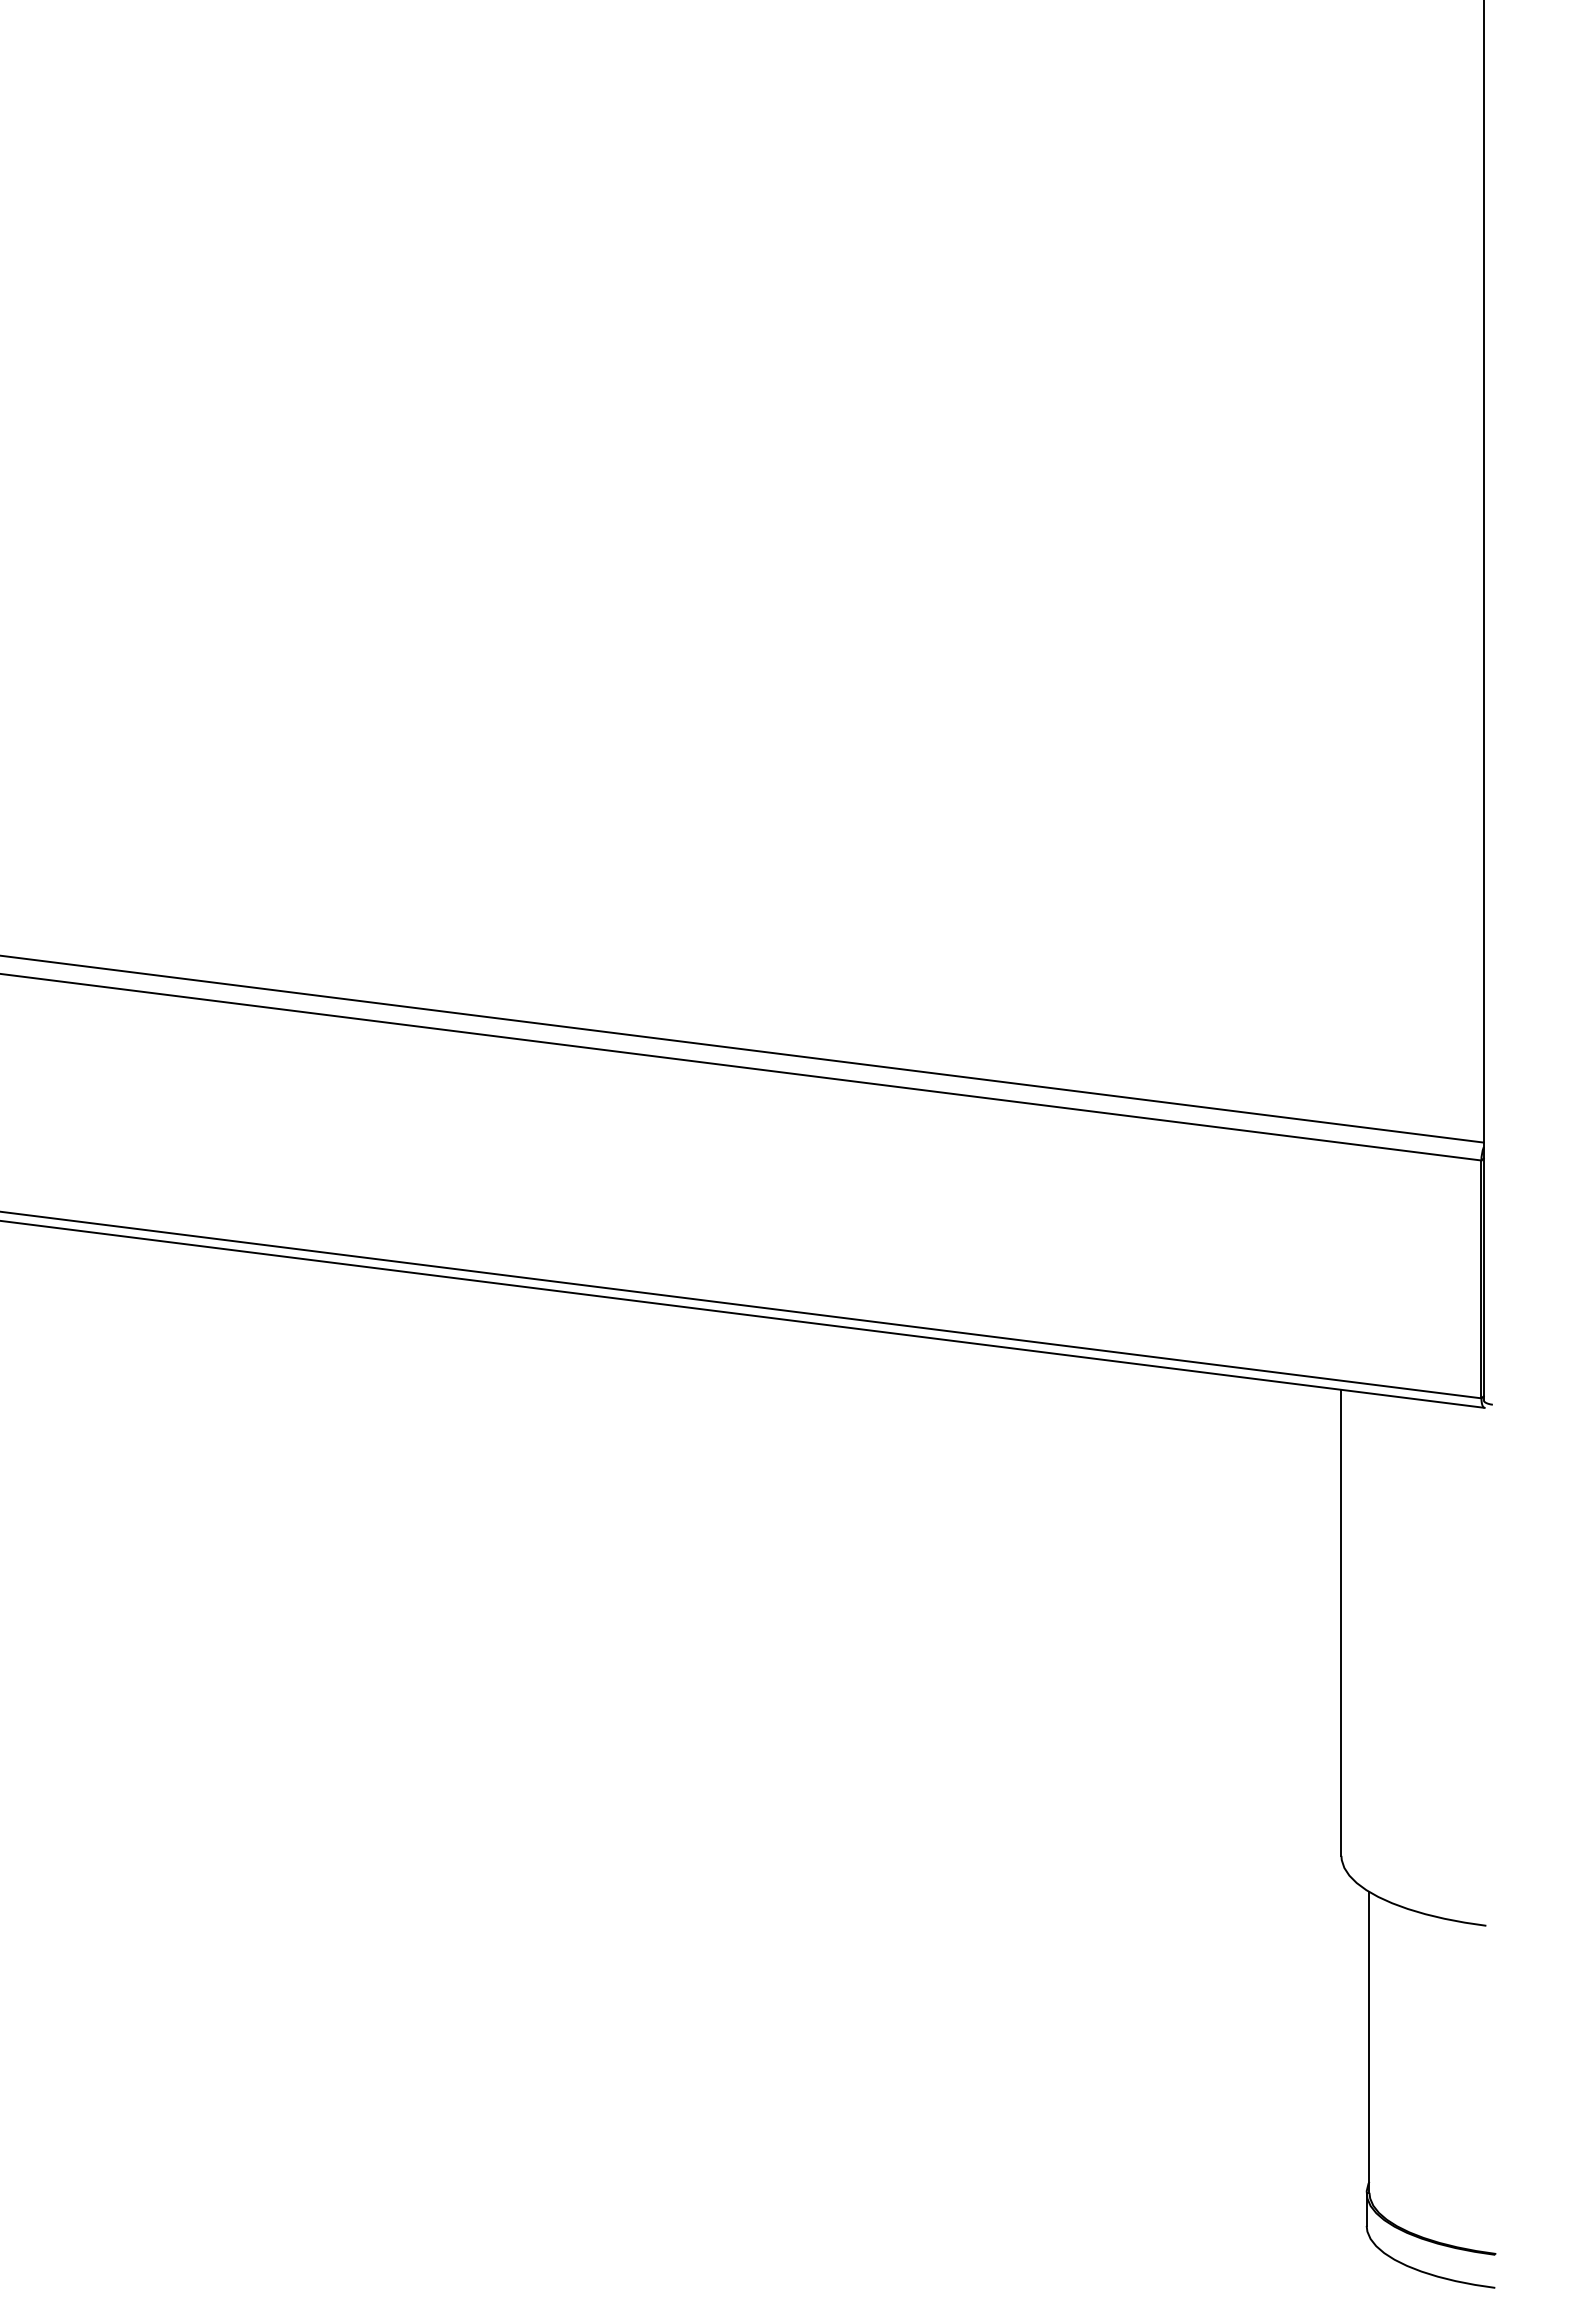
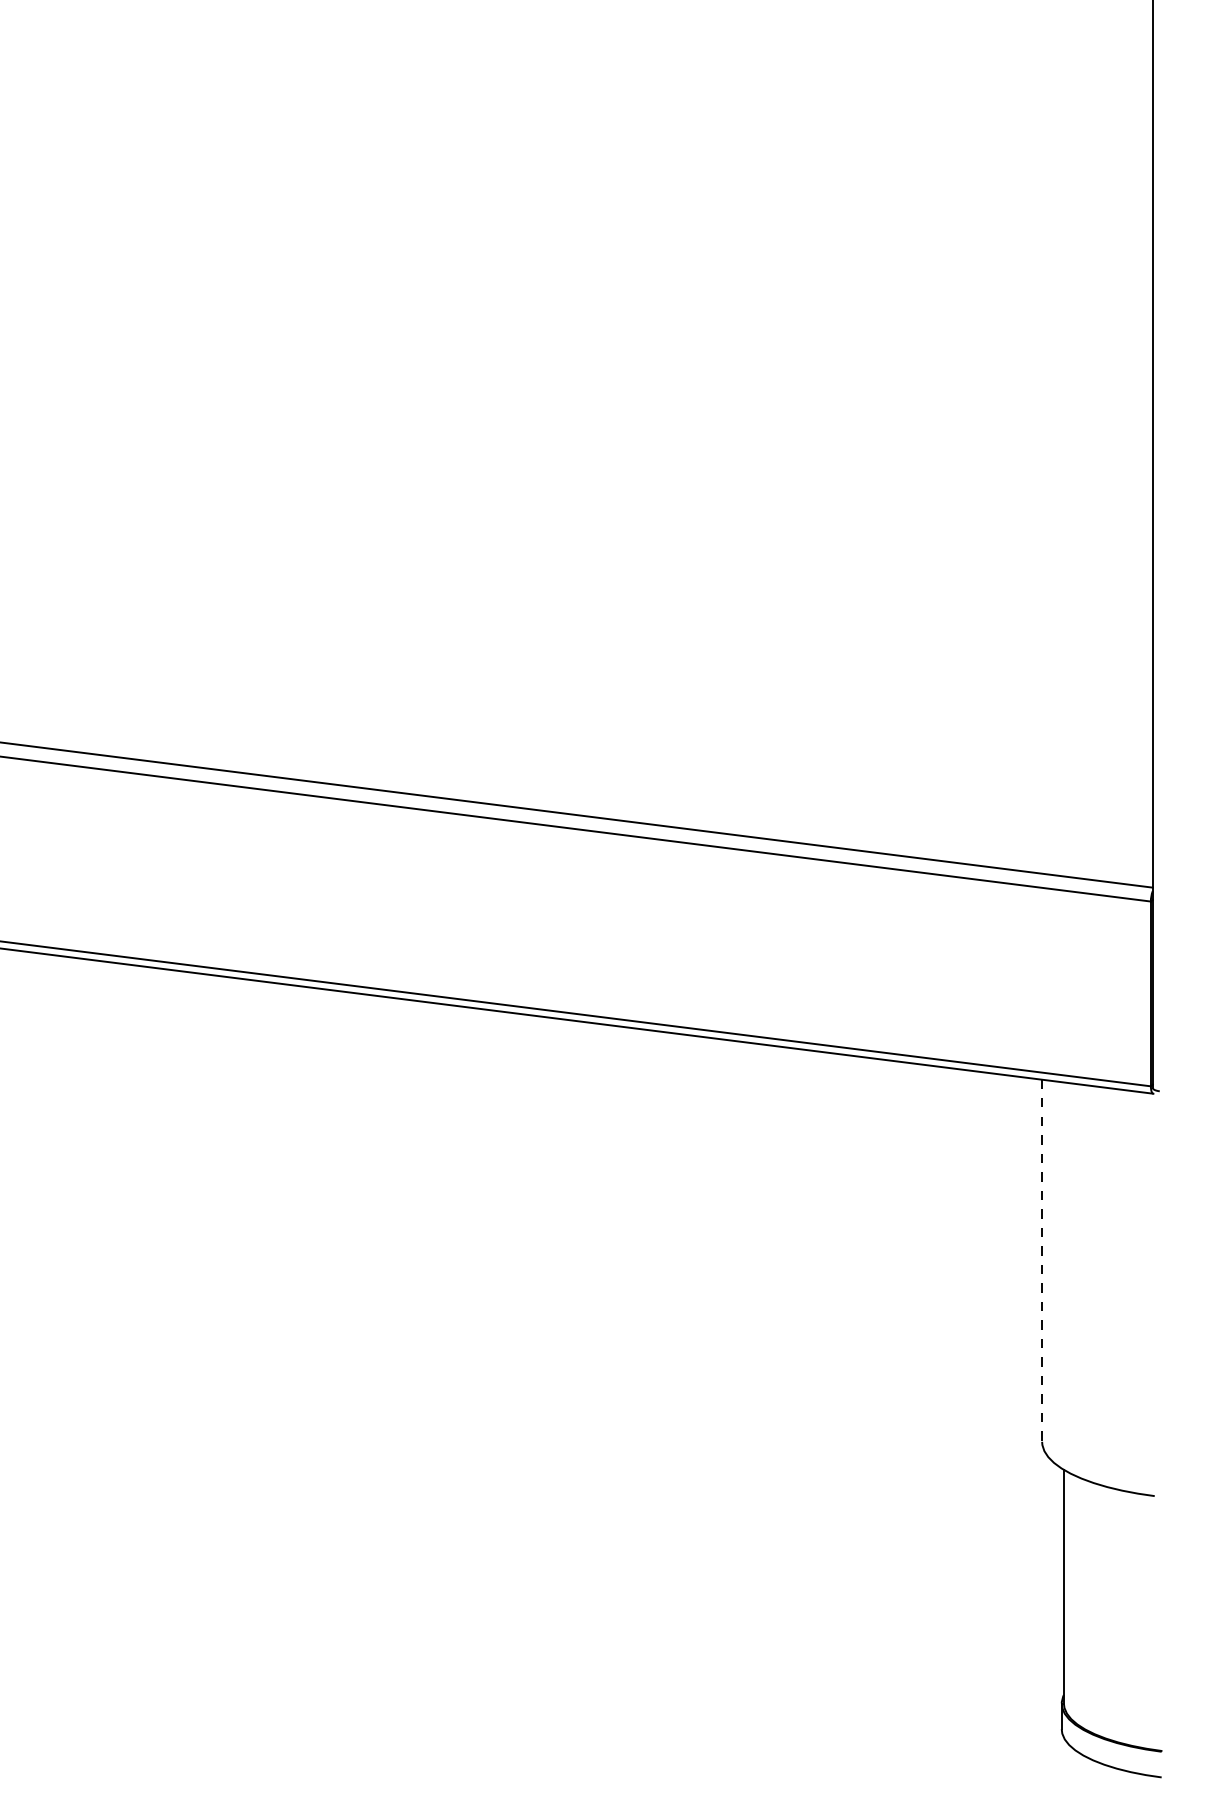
line: (1341, 1623) -> (1042, 1261), solid -> dashed

